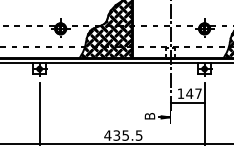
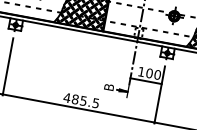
text: (193, 93) -> (153, 73), 147 -> 100
text: (116, 135) -> (75, 99), 435.5 -> 485.5

